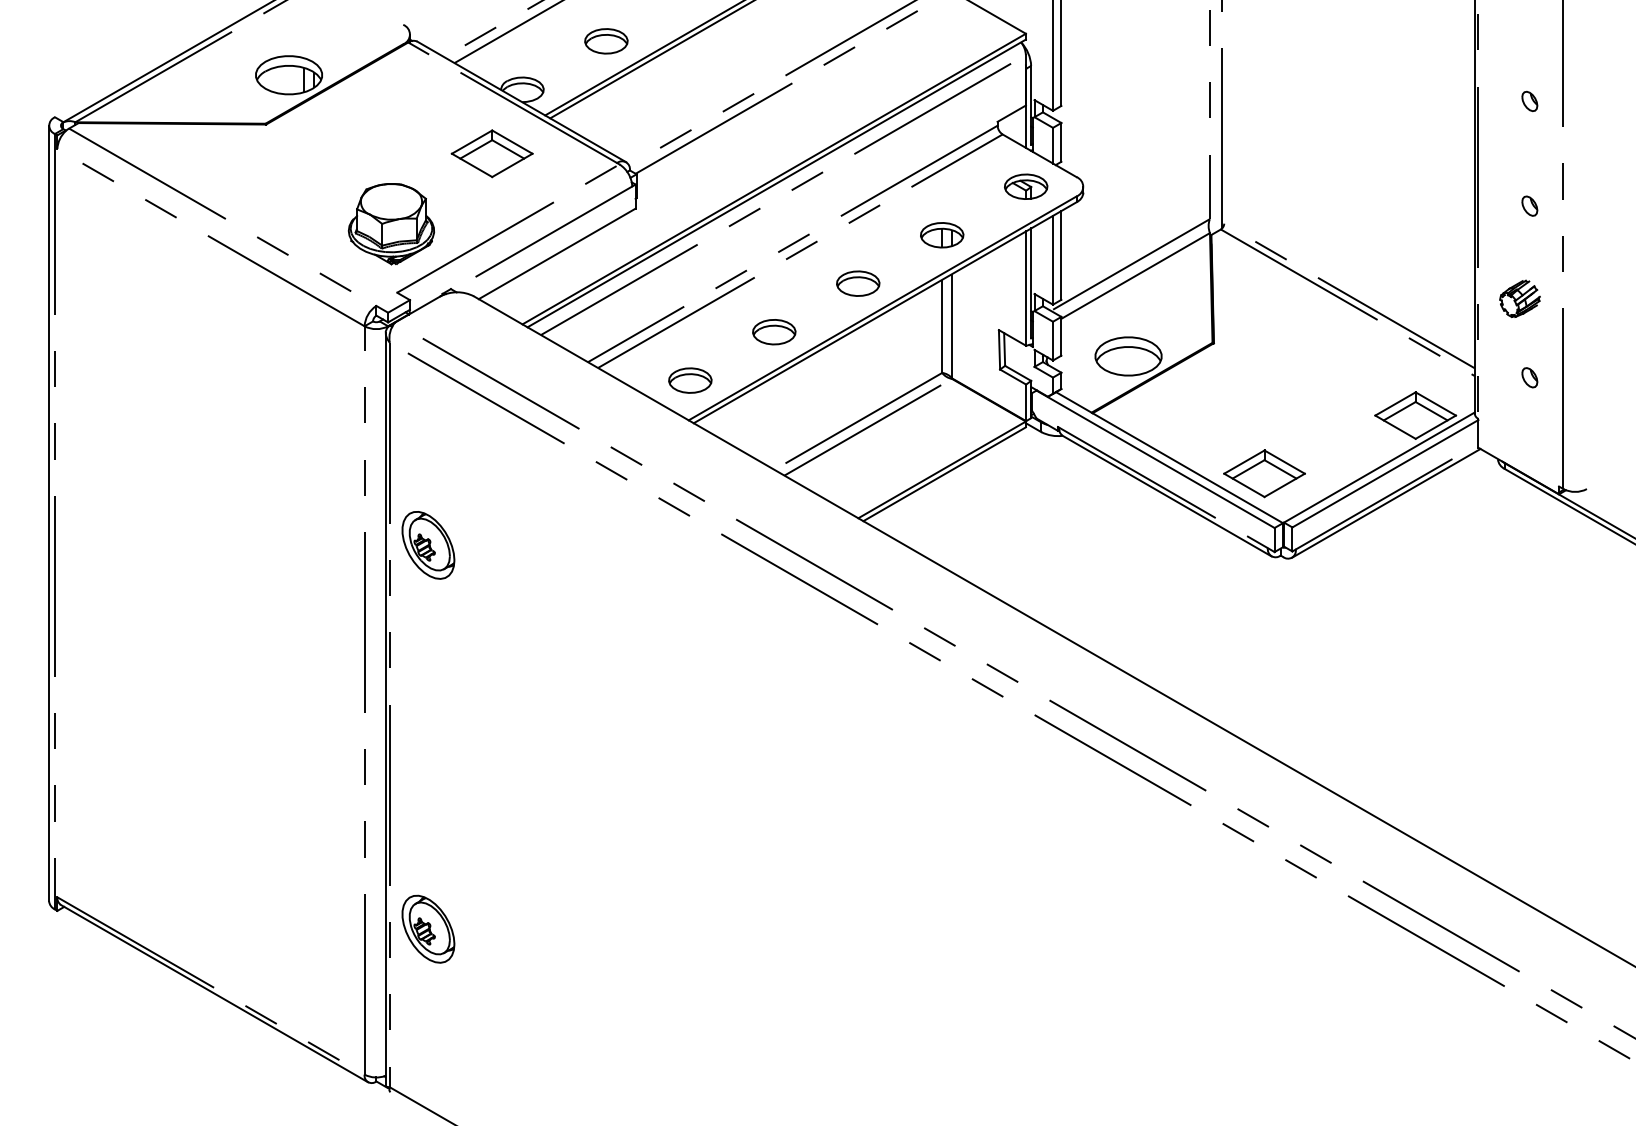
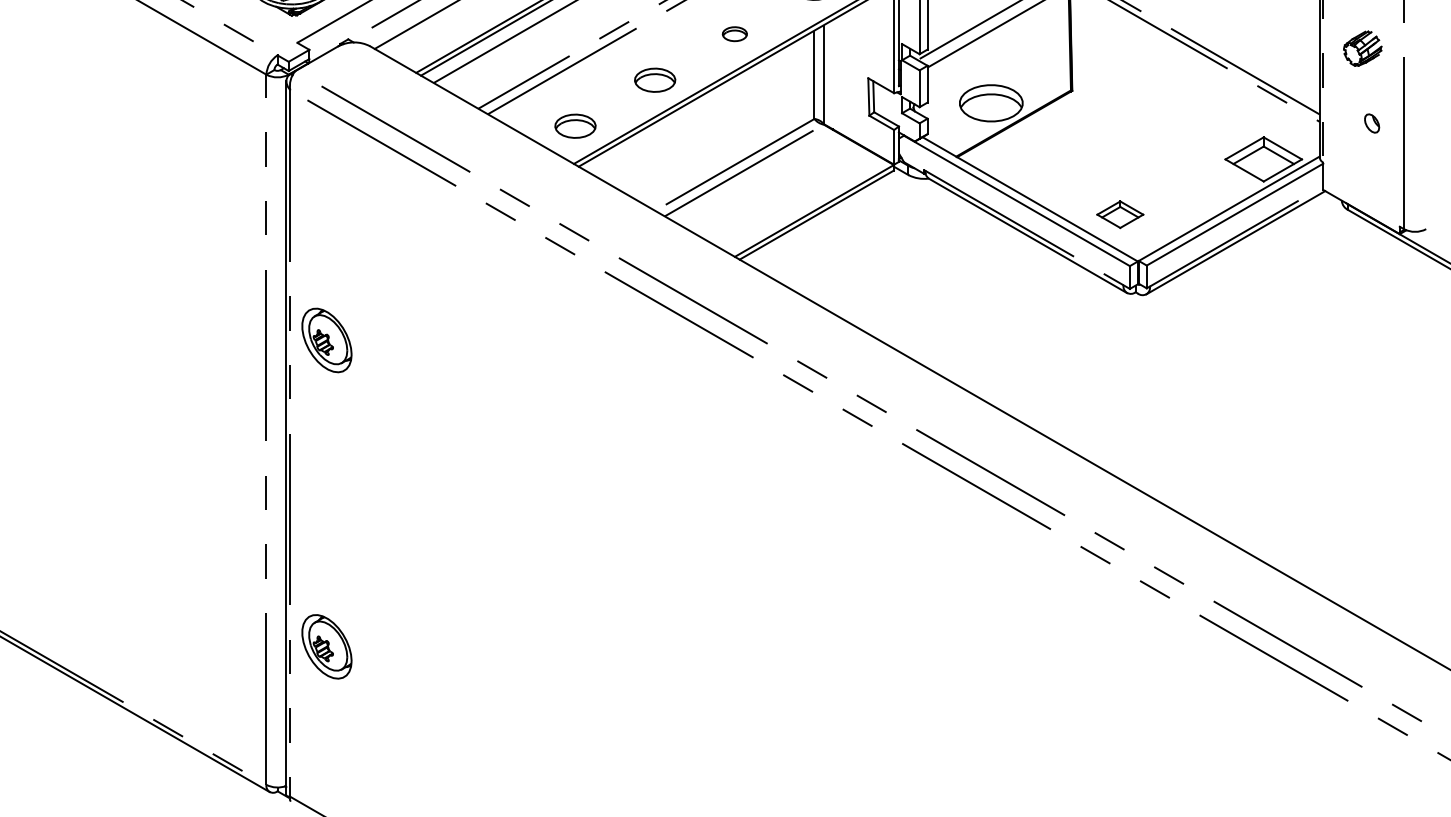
part: (858, 283) -> (735, 34), size x0.6
part: (1264, 473) -> (1120, 214), size x0.6
part: (428, 545) -> (327, 340), moved

